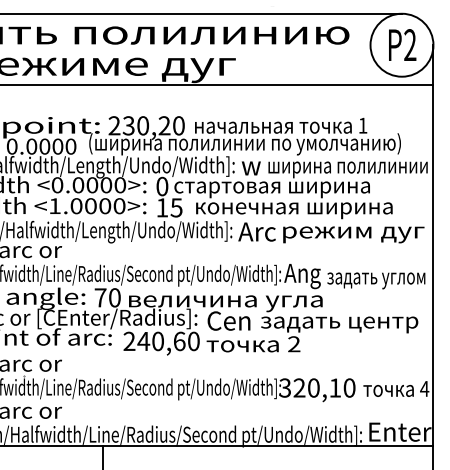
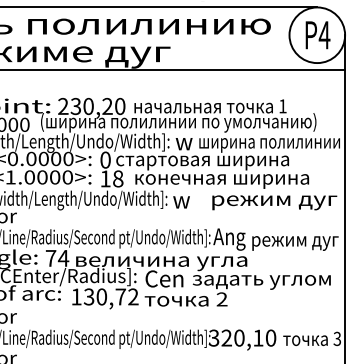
text: (409, 44) -> (323, 34), P2 -> P4
text: (176, 207) -> (118, 178), 15 -> 18
text: (256, 231) -> (188, 199), Arc -> w
text: (376, 280) -> (294, 243), задать углом -> режим дуг
text: (114, 297) -> (63, 258), 70 -> 74
text: (346, 324) -> (268, 281), задать центр -> задать углом
text: (161, 341) -> (104, 297), 240,60 -> 130,72
text: (424, 388) -> (337, 338), 4 -> 3

